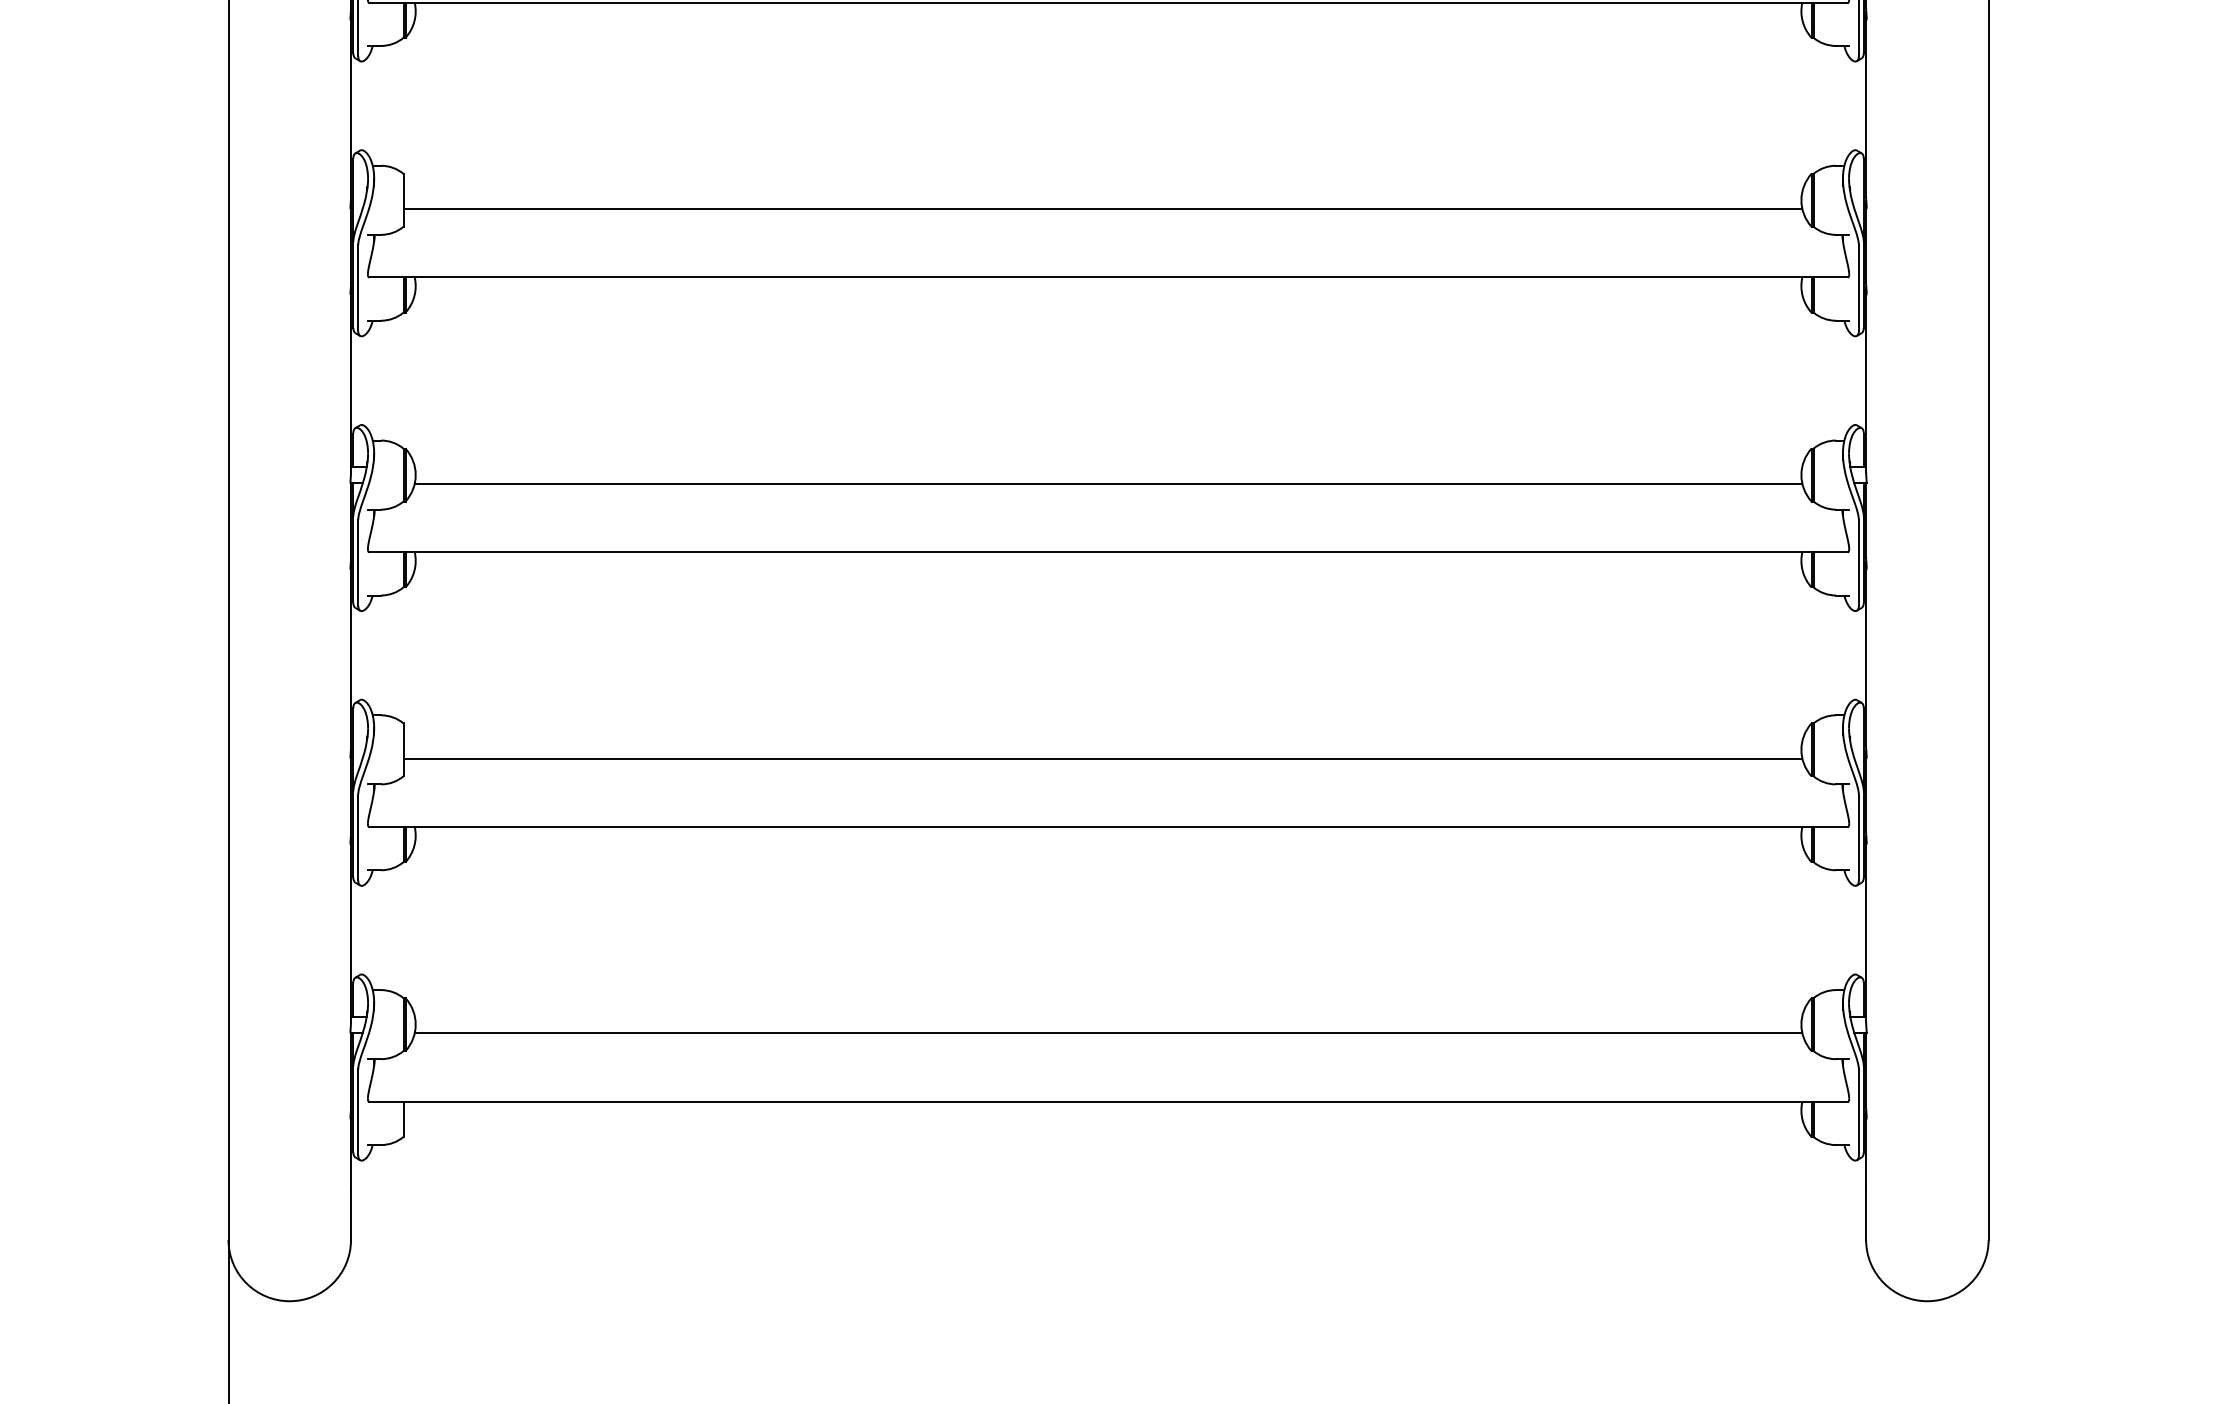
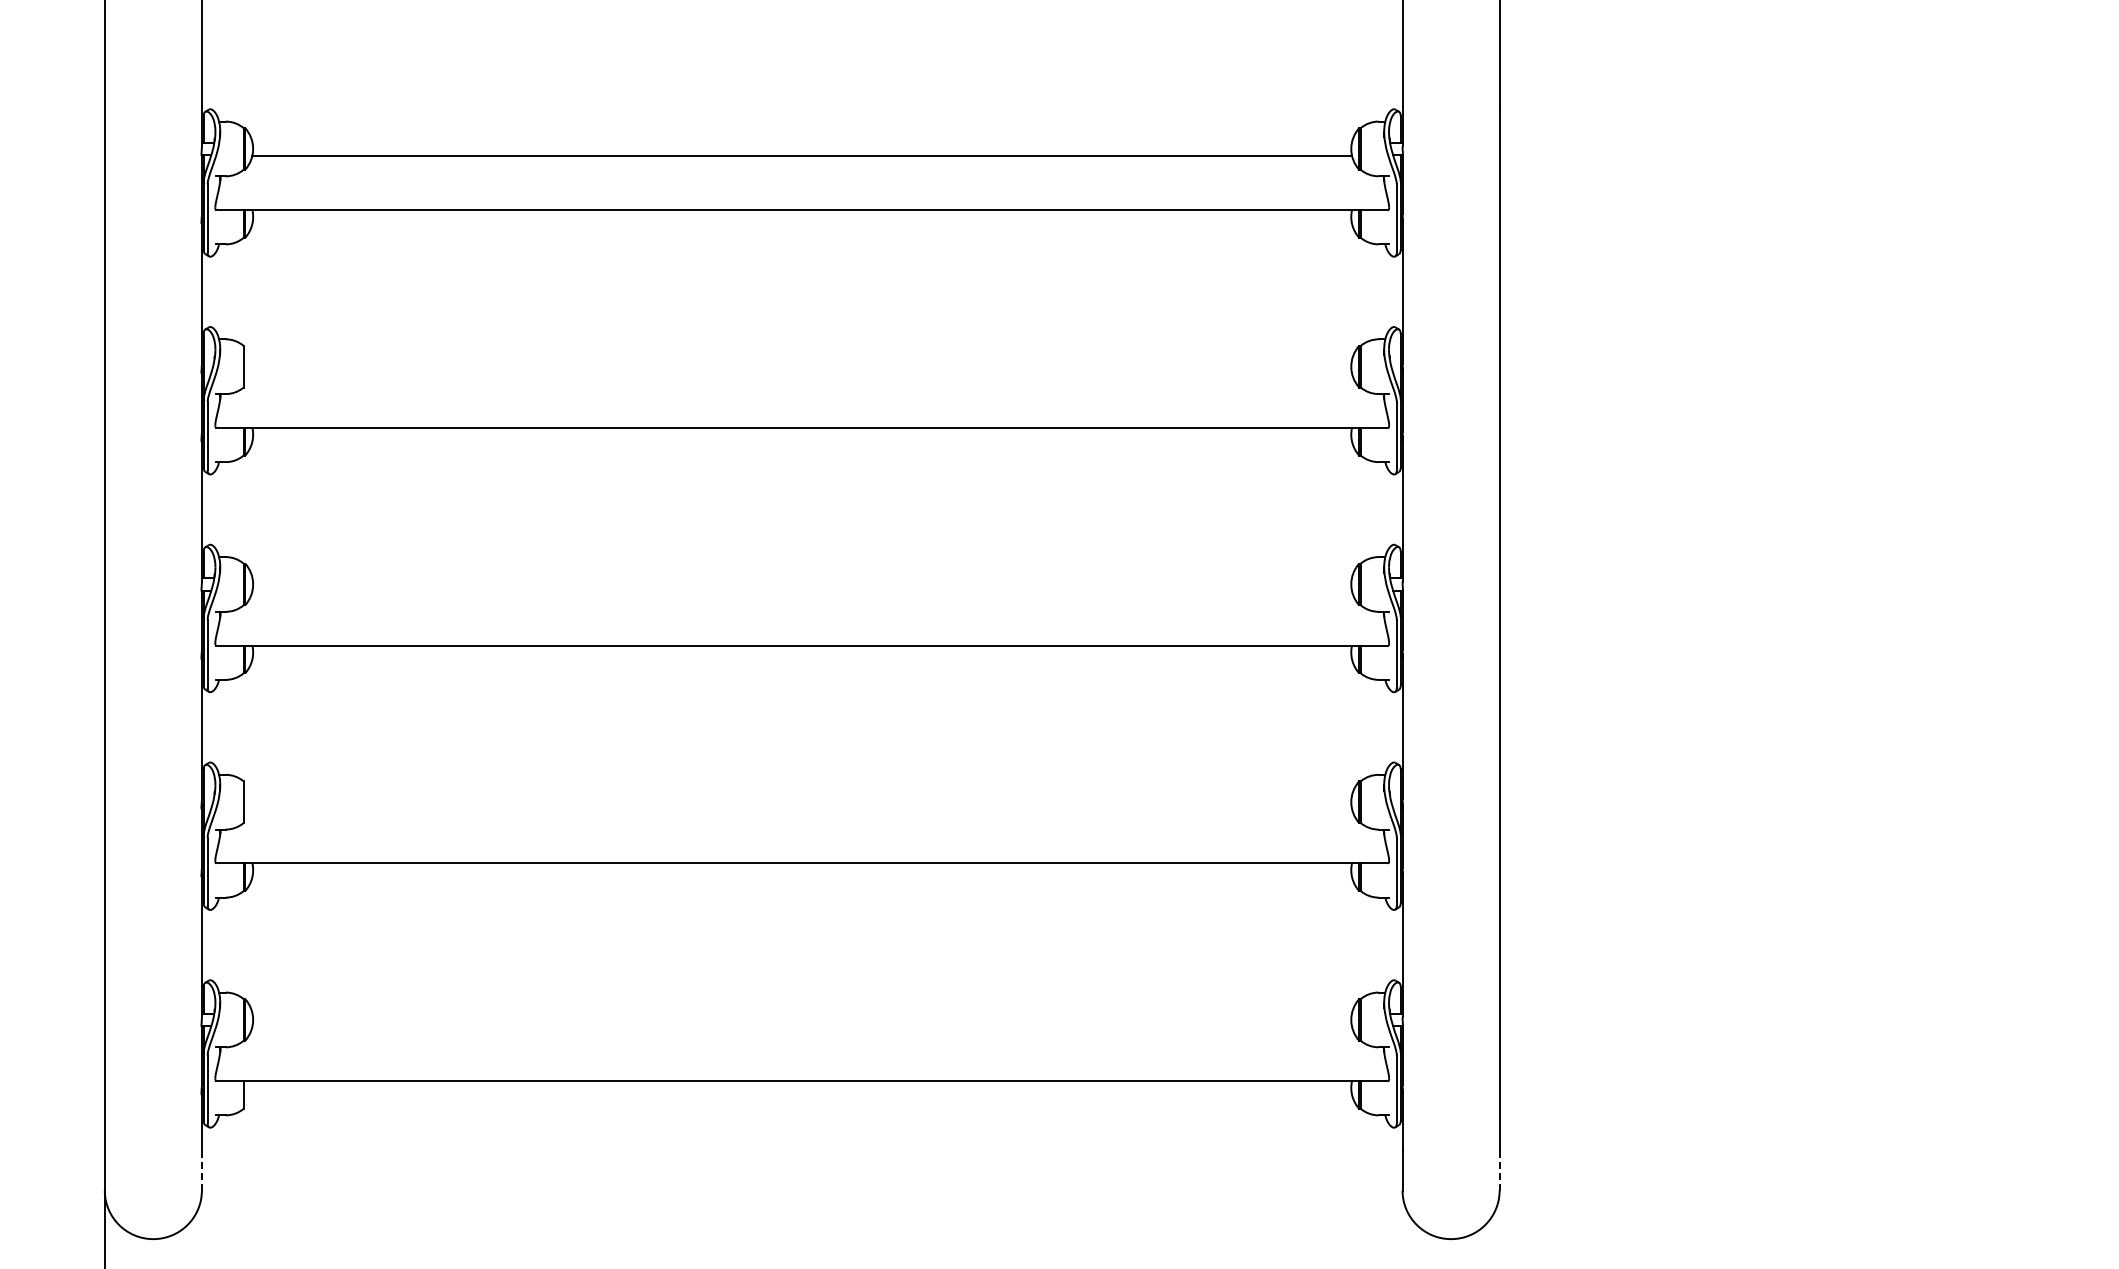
line: (1102, 208) -> (797, 373), removed
line: (1108, 483) -> (802, 591), removed
line: (1102, 759) -> (797, 809), removed
line: (1108, 1032) -> (802, 1026), removed
line: (350, 1214) -> (201, 1170), solid -> dashed
line: (1988, 1214) -> (1499, 1170), solid -> dashed

